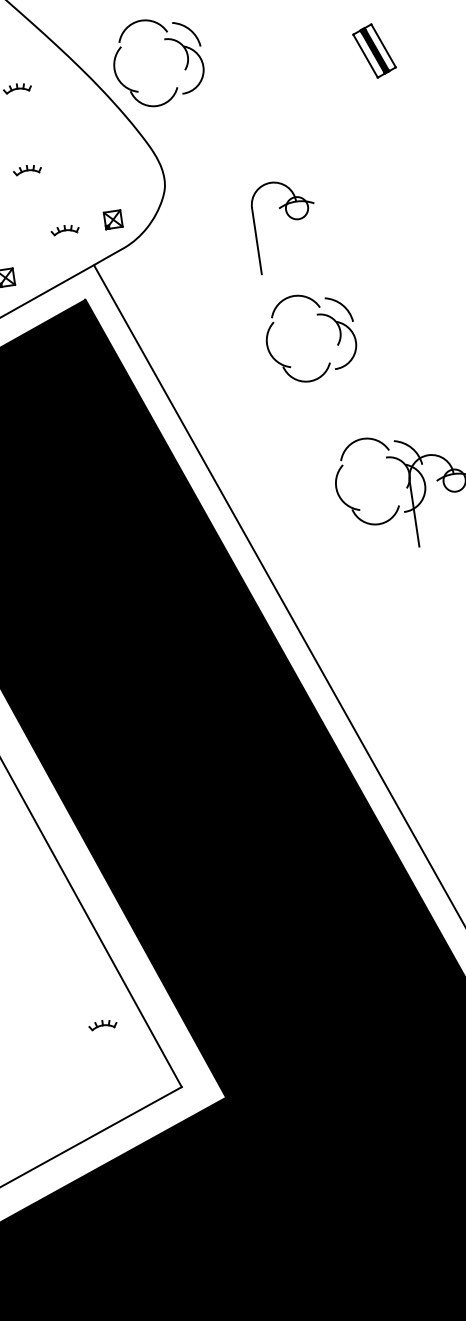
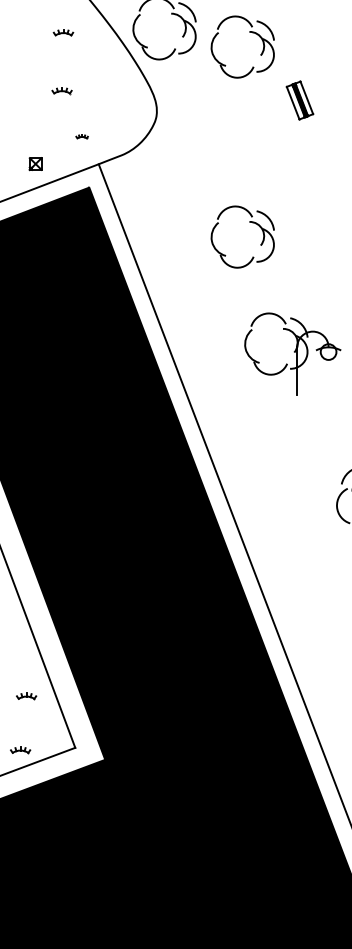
part: (277, 49) -> (249, 32), added
part: (373, 51) -> (299, 100), moved
part: (289, 217) -> (240, 151), removed
part: (112, 219) -> (116, 134), removed
part: (64, 229) -> (81, 136), size x0.6
part: (105, 1102) -> (20, 750), added

